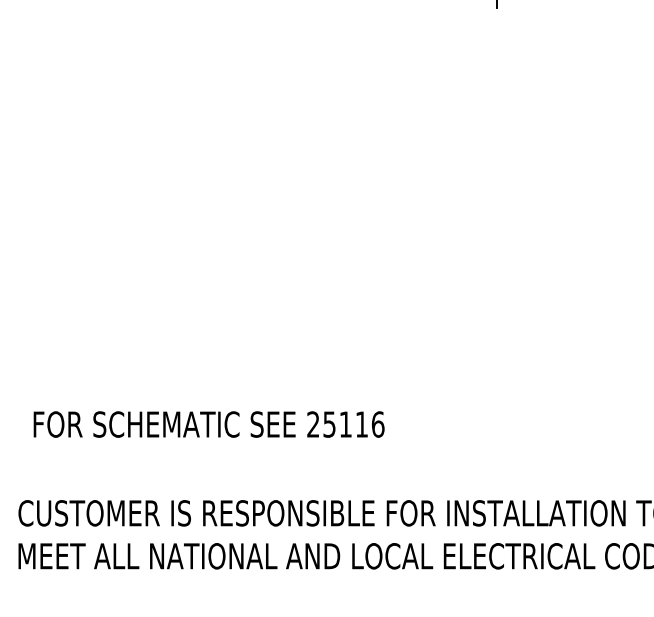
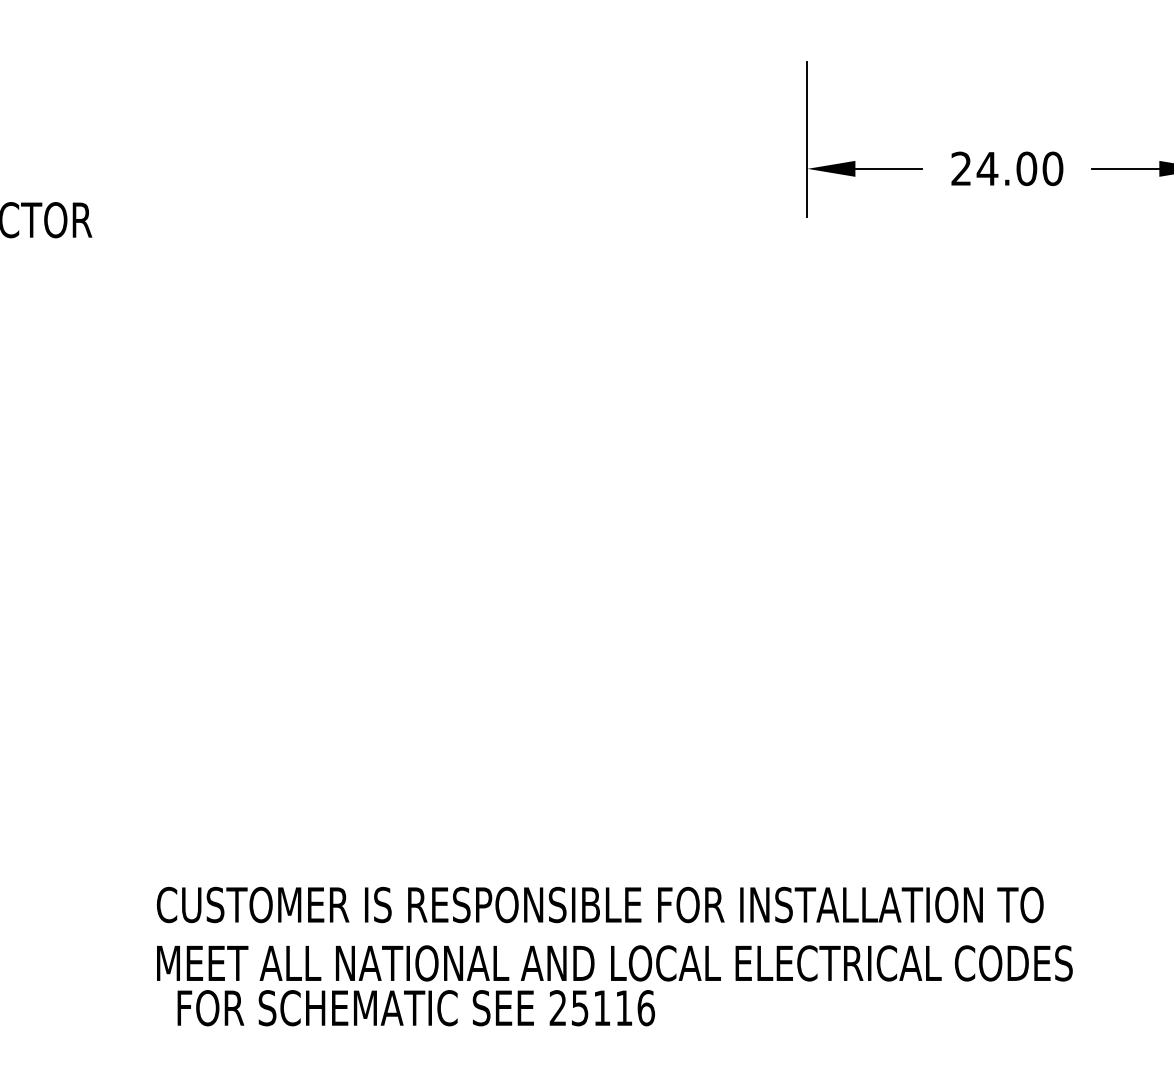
text: (208, 424) -> (415, 1008), moved

